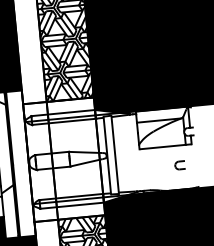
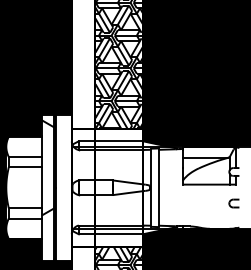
part: (179, 165) -> (233, 203), moved

